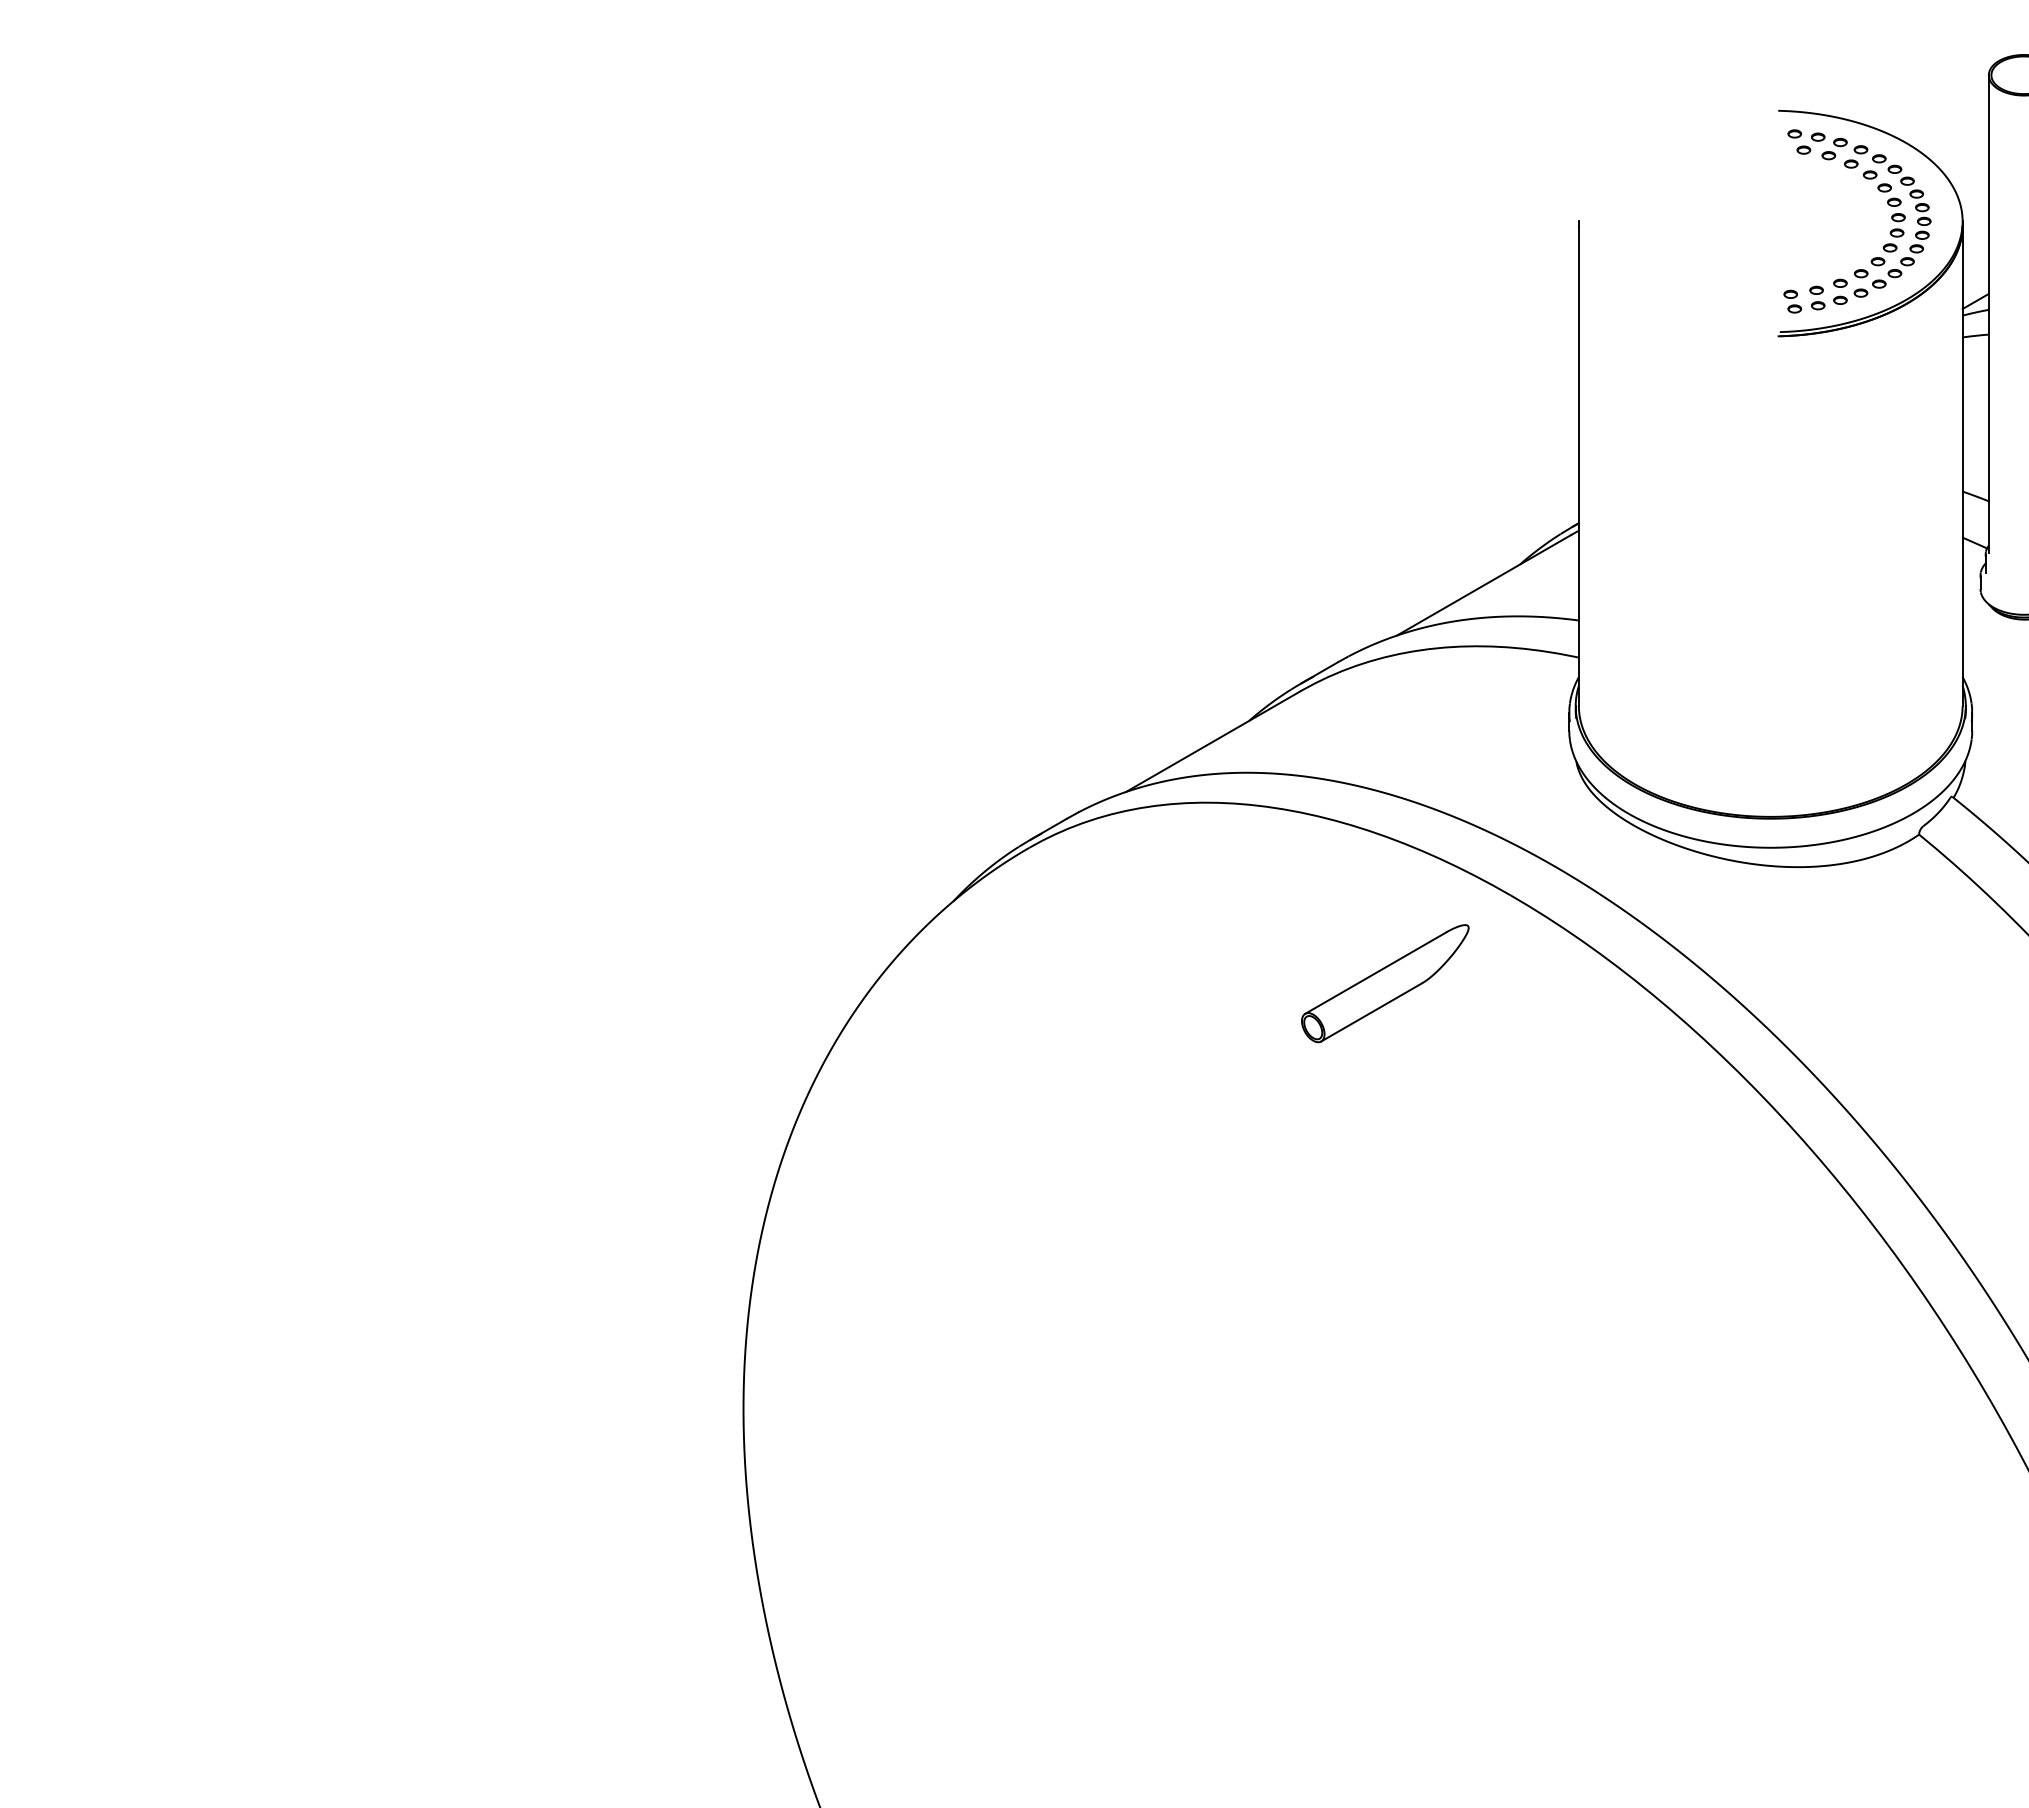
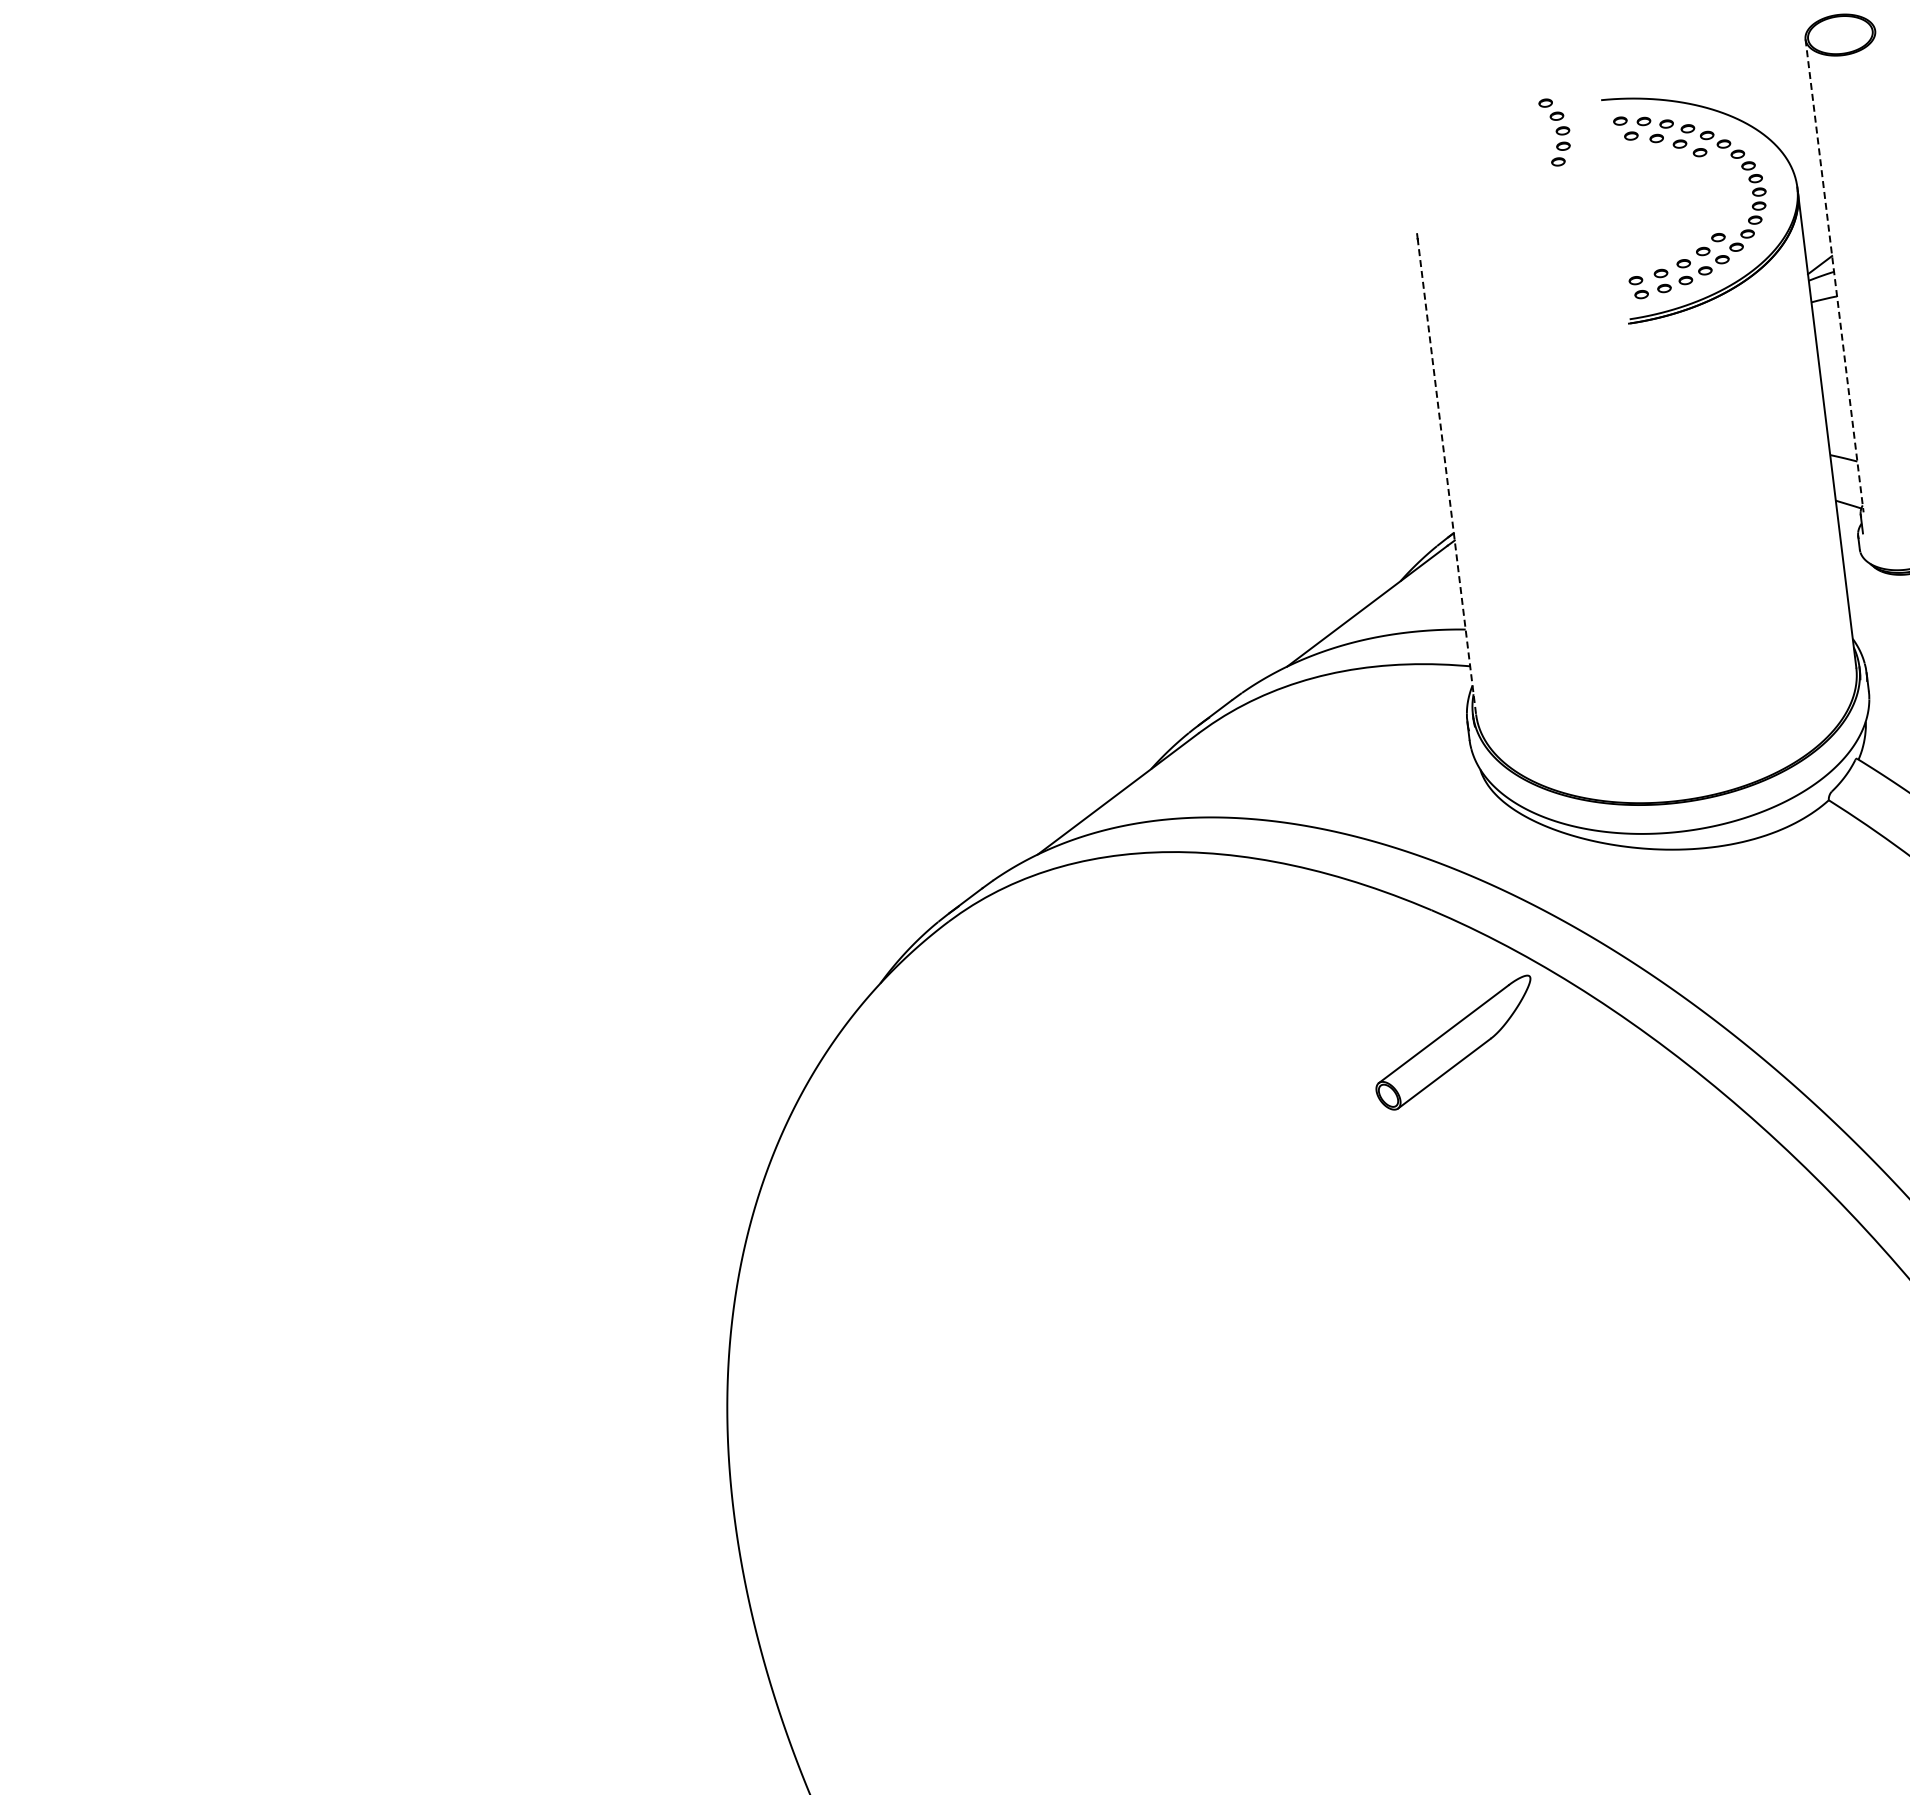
part: (1891, 217) -> (1556, 131), moved
line: (1988, 313) -> (1834, 275), solid -> dashed
line: (1578, 466) -> (1446, 476), solid -> dashed
part: (1385, 983) -> (1454, 1043), moved

